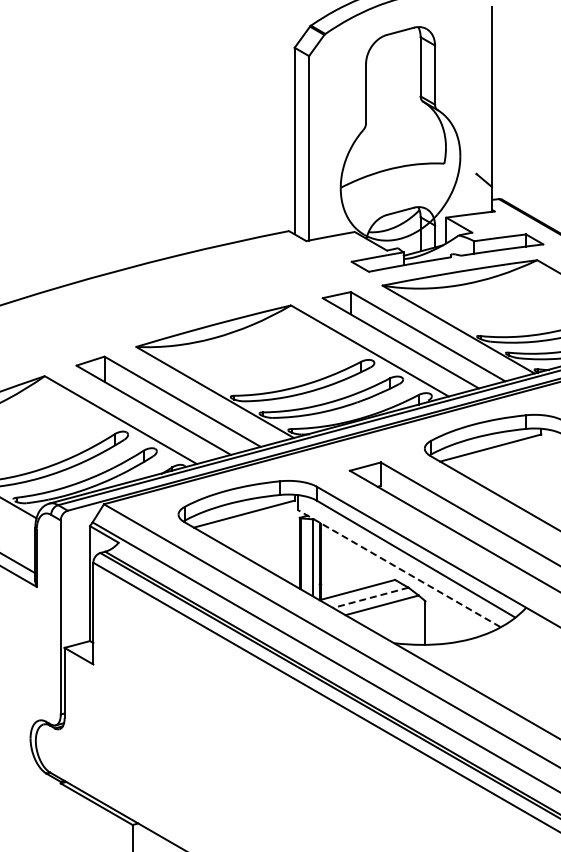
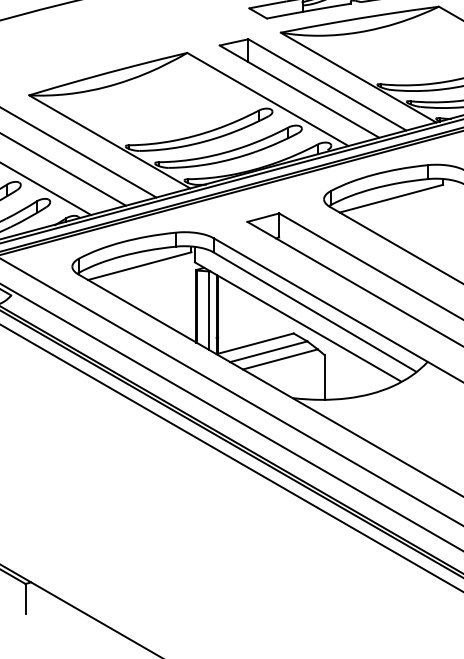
line: (399, 568) -> (298, 321), dashed -> solid
line: (370, 597) -> (268, 351), dashed -> solid

